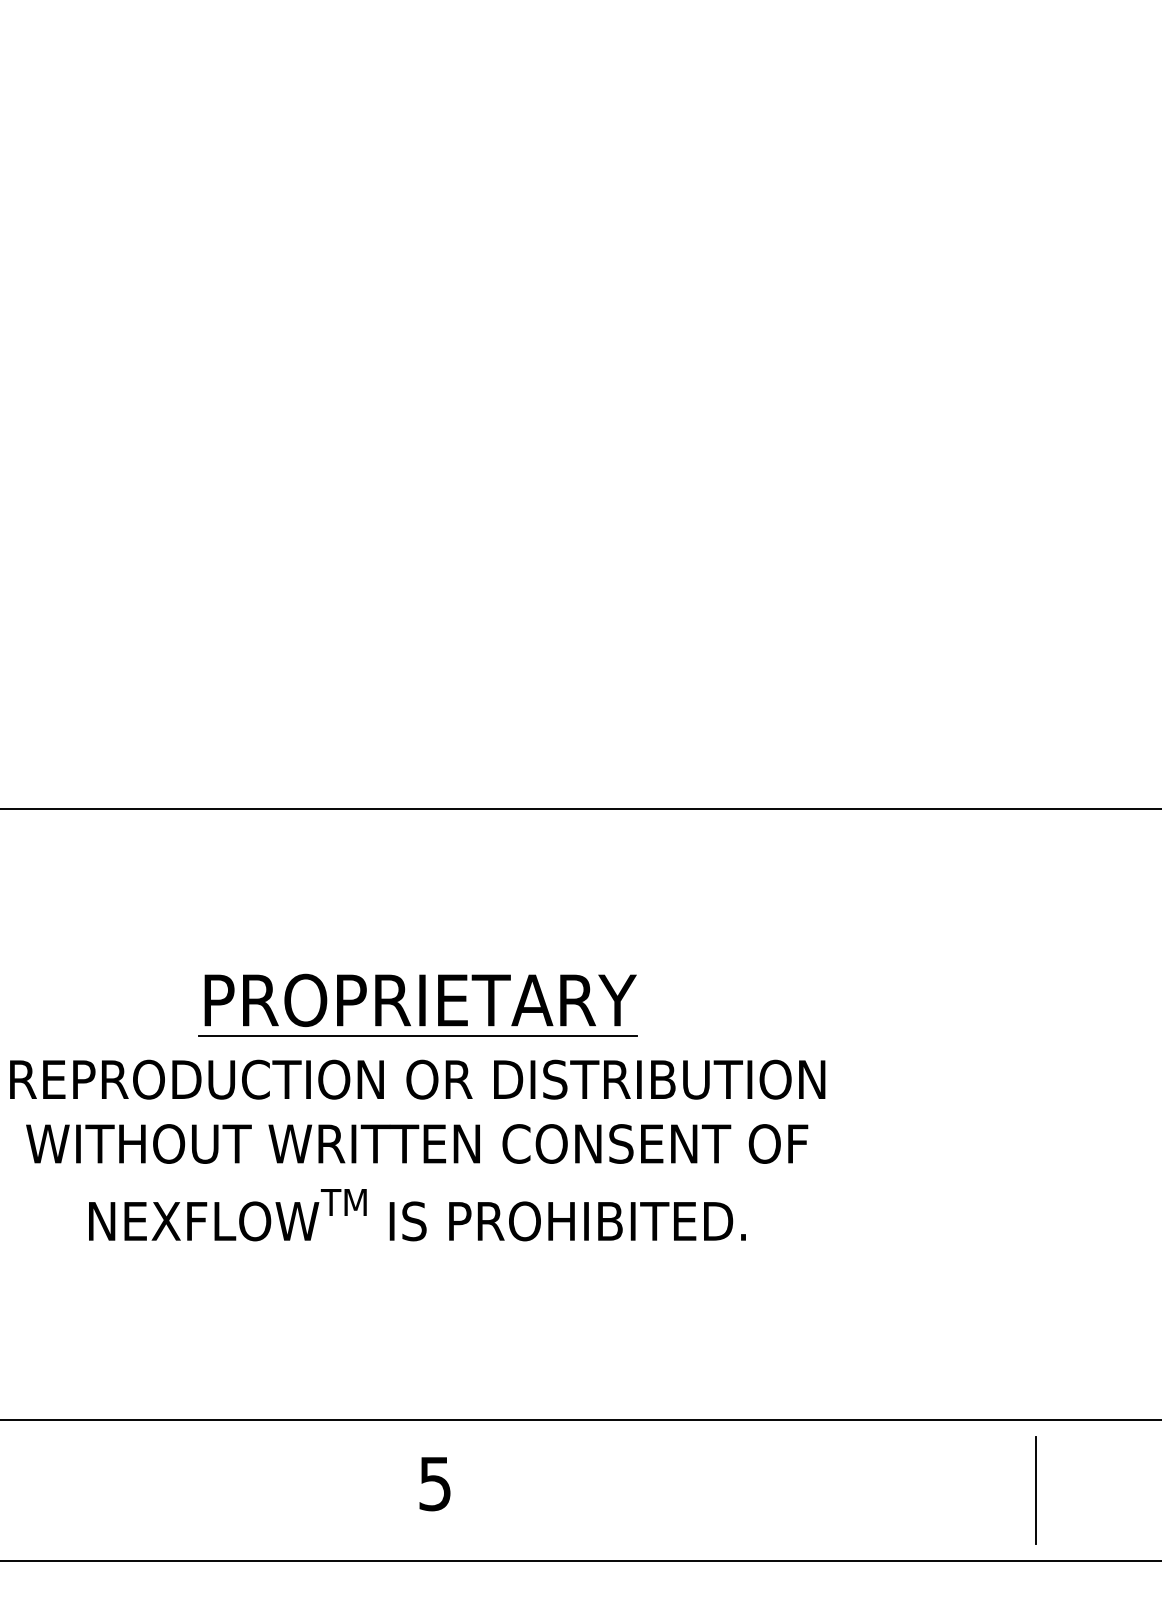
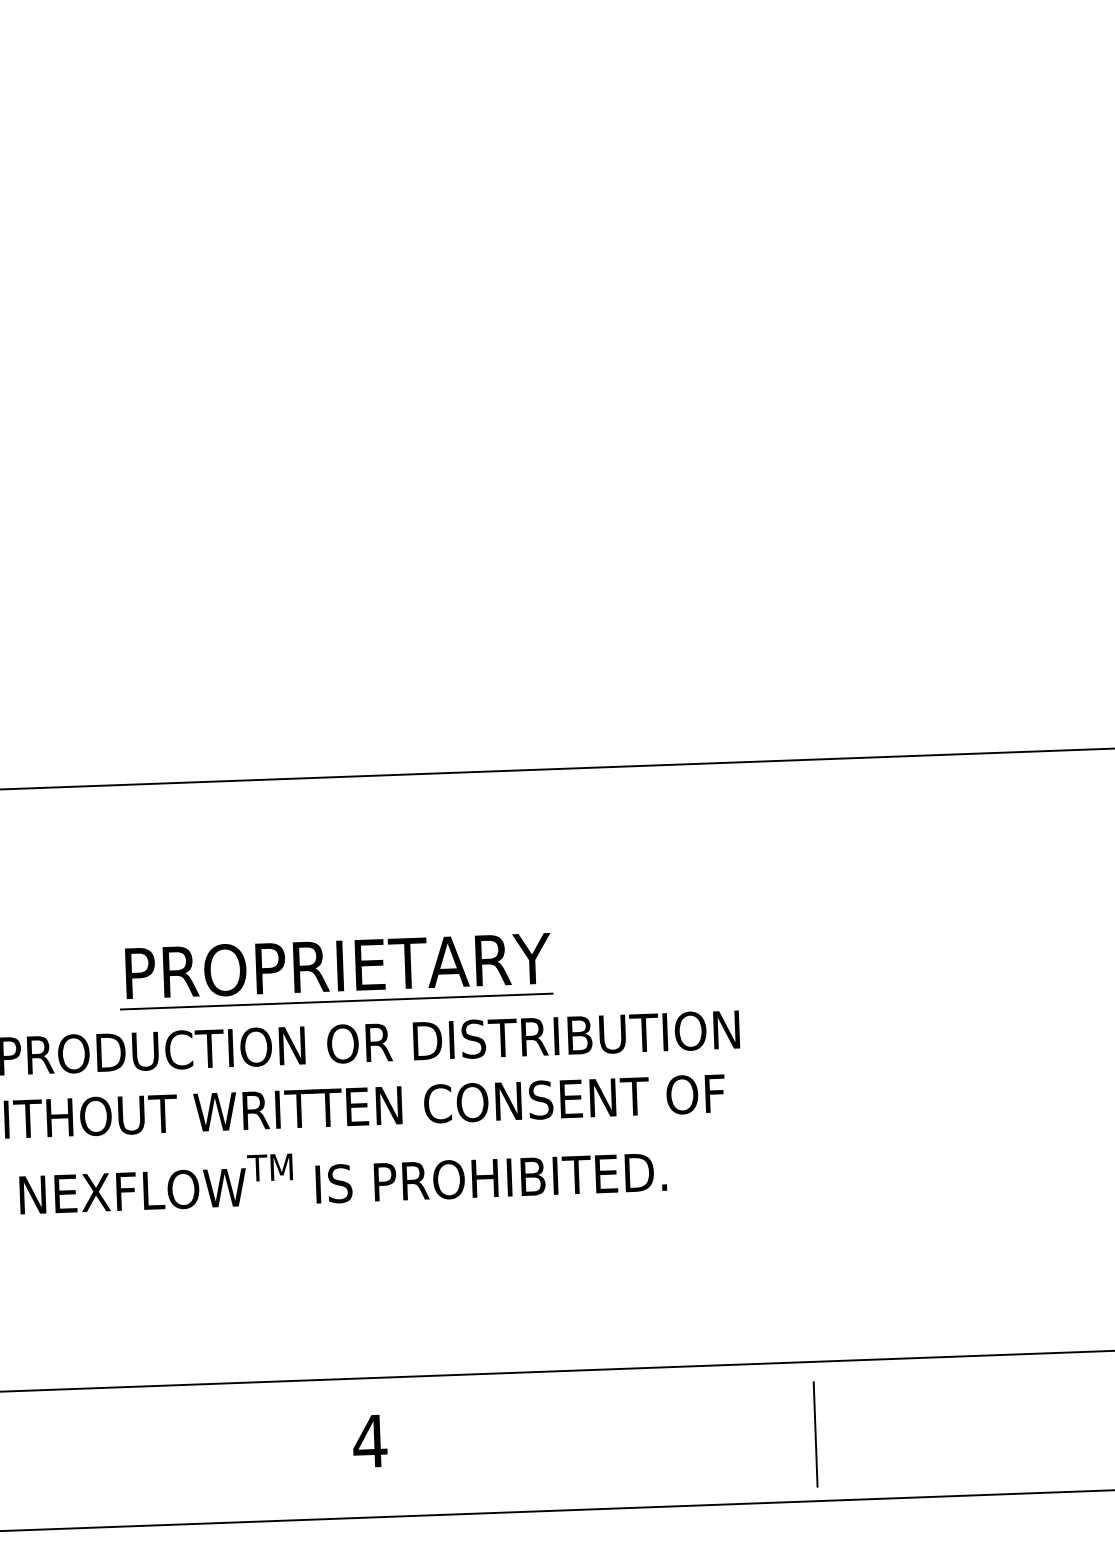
text: (434, 1484) -> (369, 1441), 5 -> 4
line: (1035, 1490) -> (814, 1434), moved

